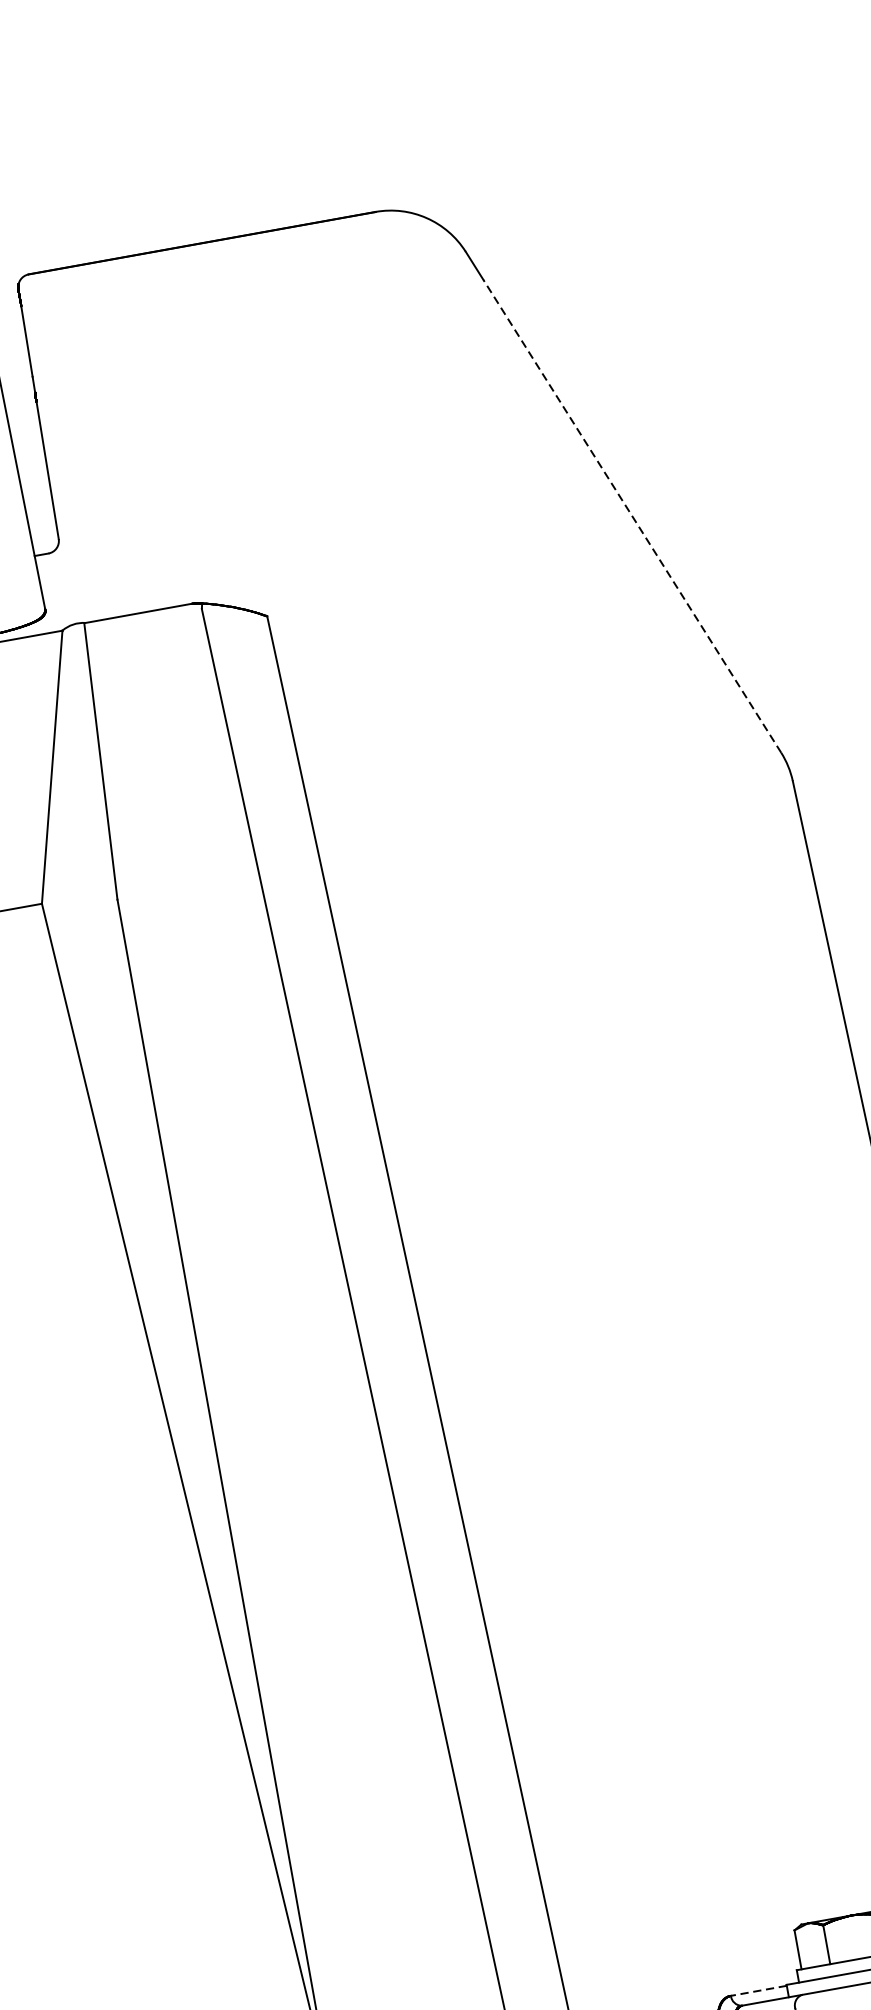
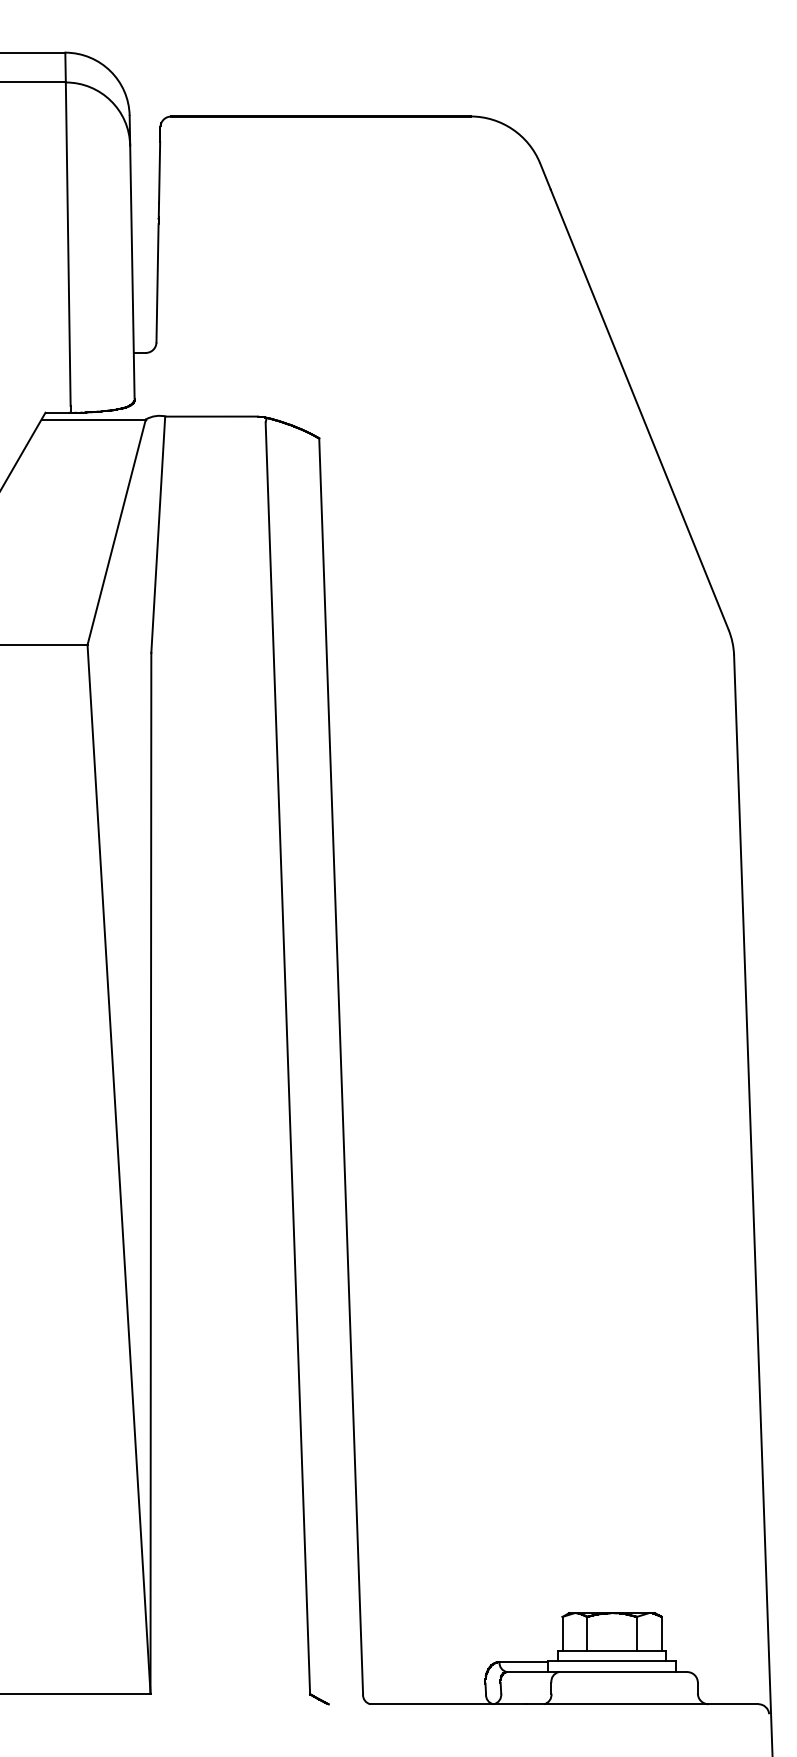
line: (632, 516) -> (639, 409), dashed -> solid
line: (758, 1991) -> (523, 1662), dashed -> solid

